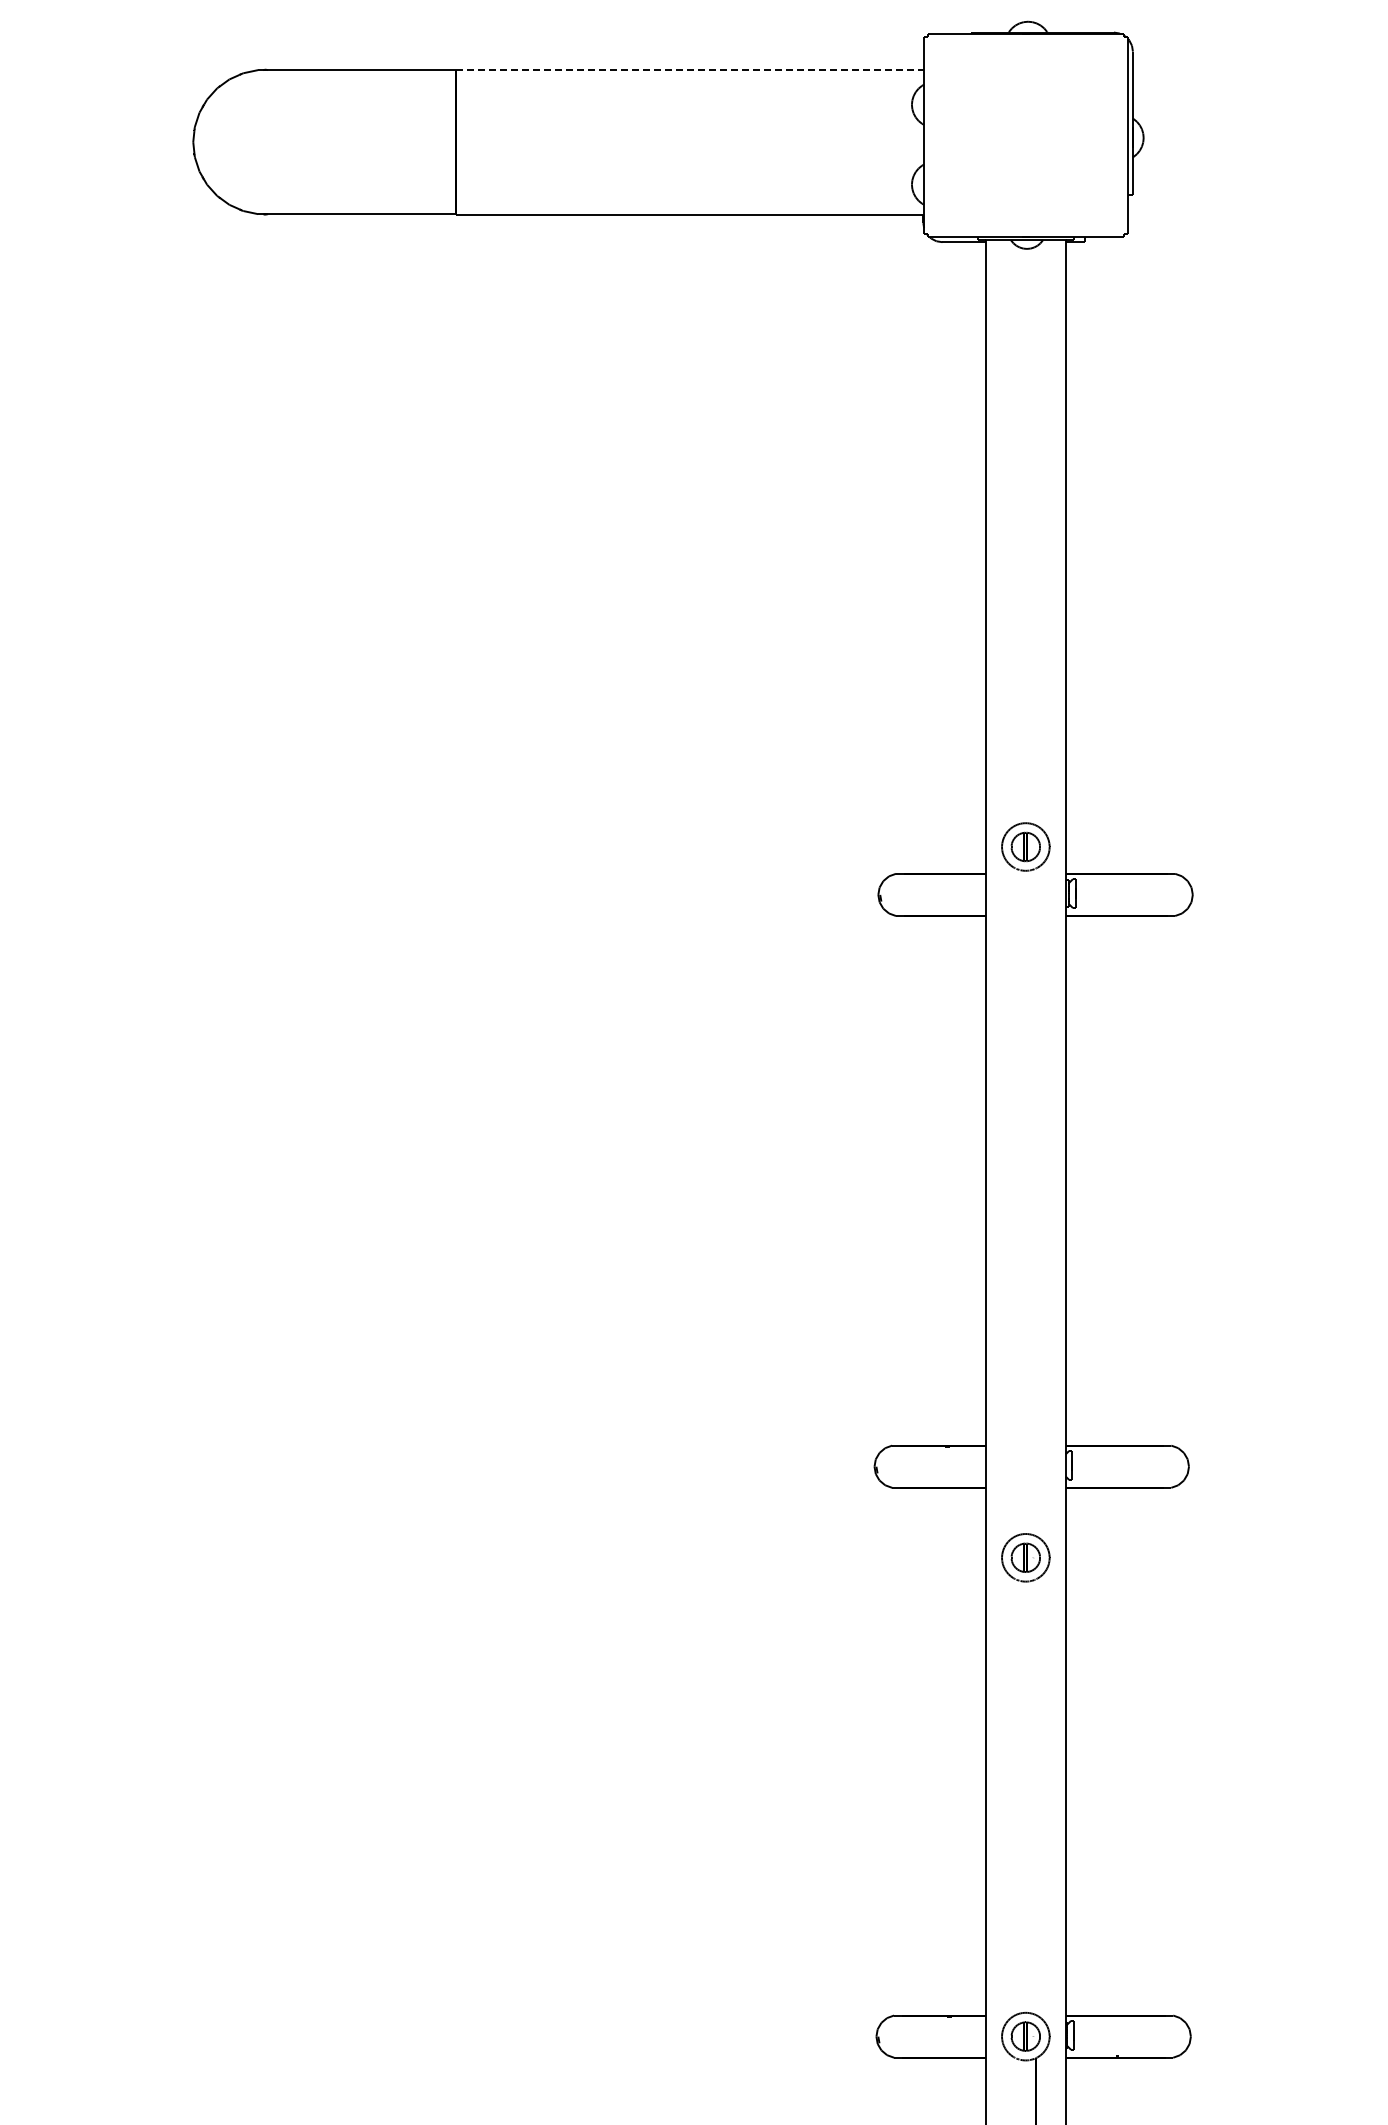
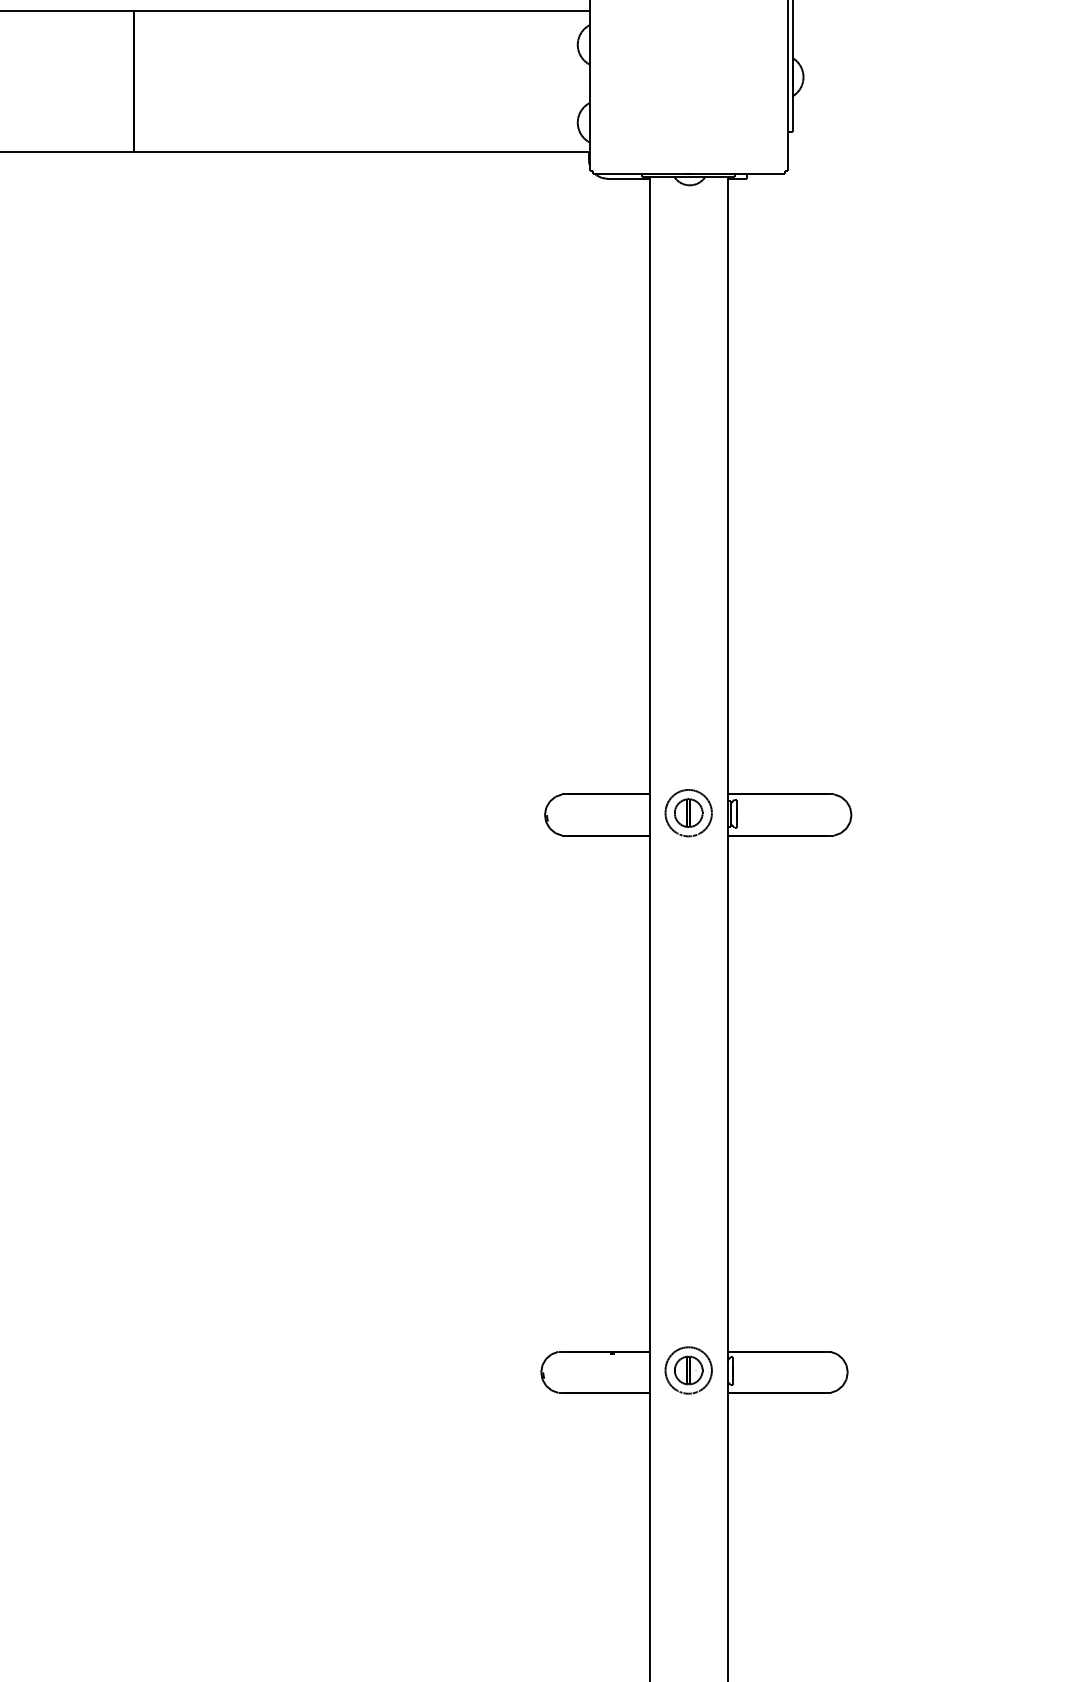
line: (690, 70) -> (361, 11), dashed -> solid
part: (1025, 846) -> (688, 812), moved
part: (1025, 1557) -> (688, 1370), moved

